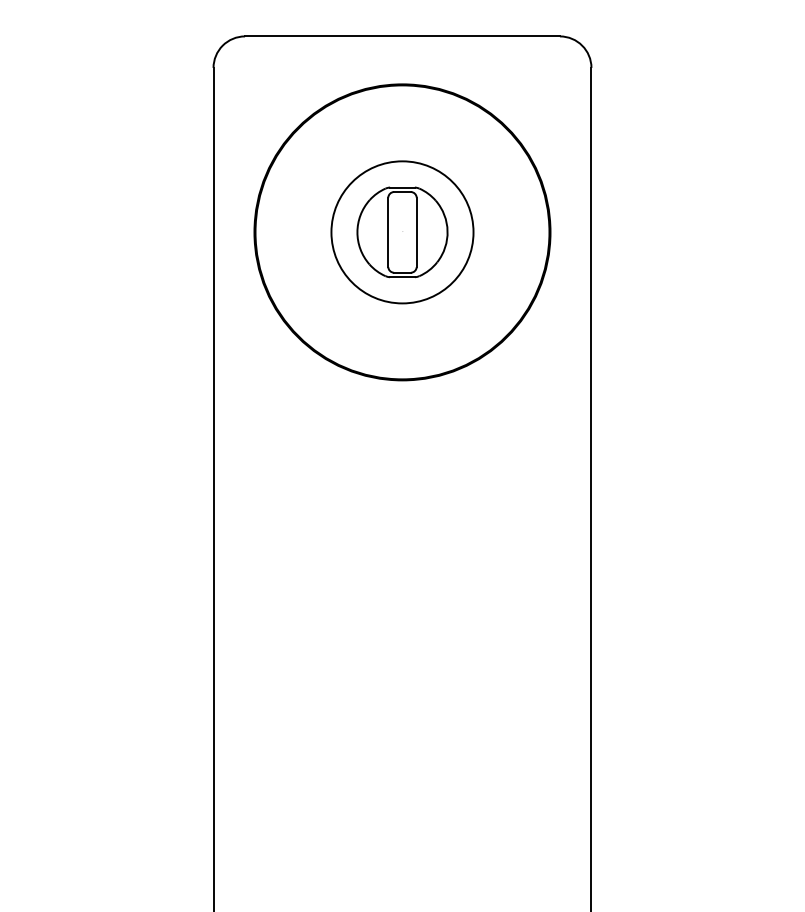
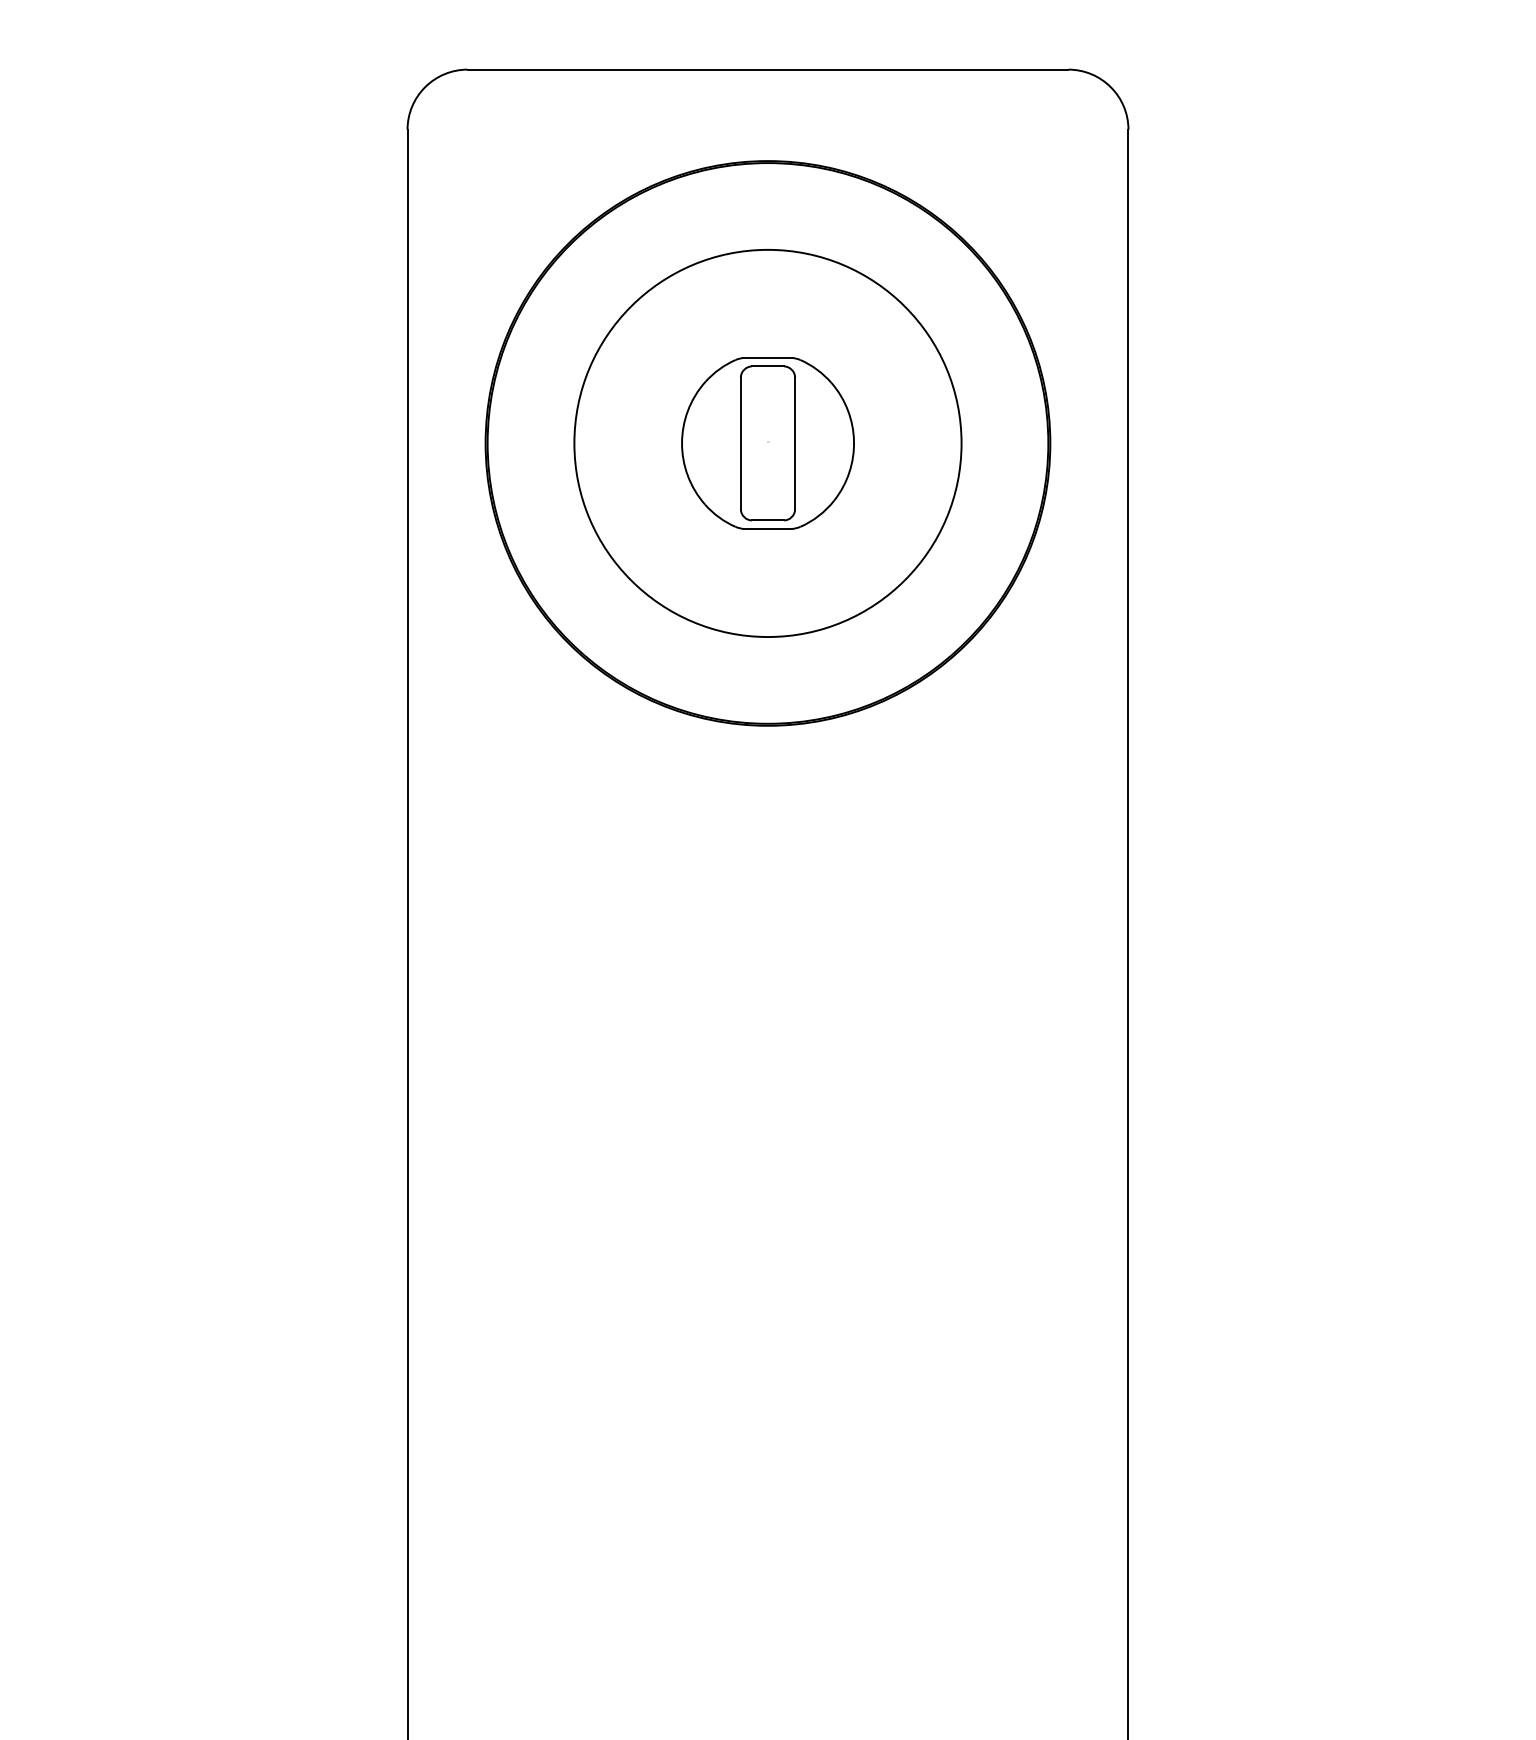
circle: (402, 231) -> (768, 441), size x1.43

